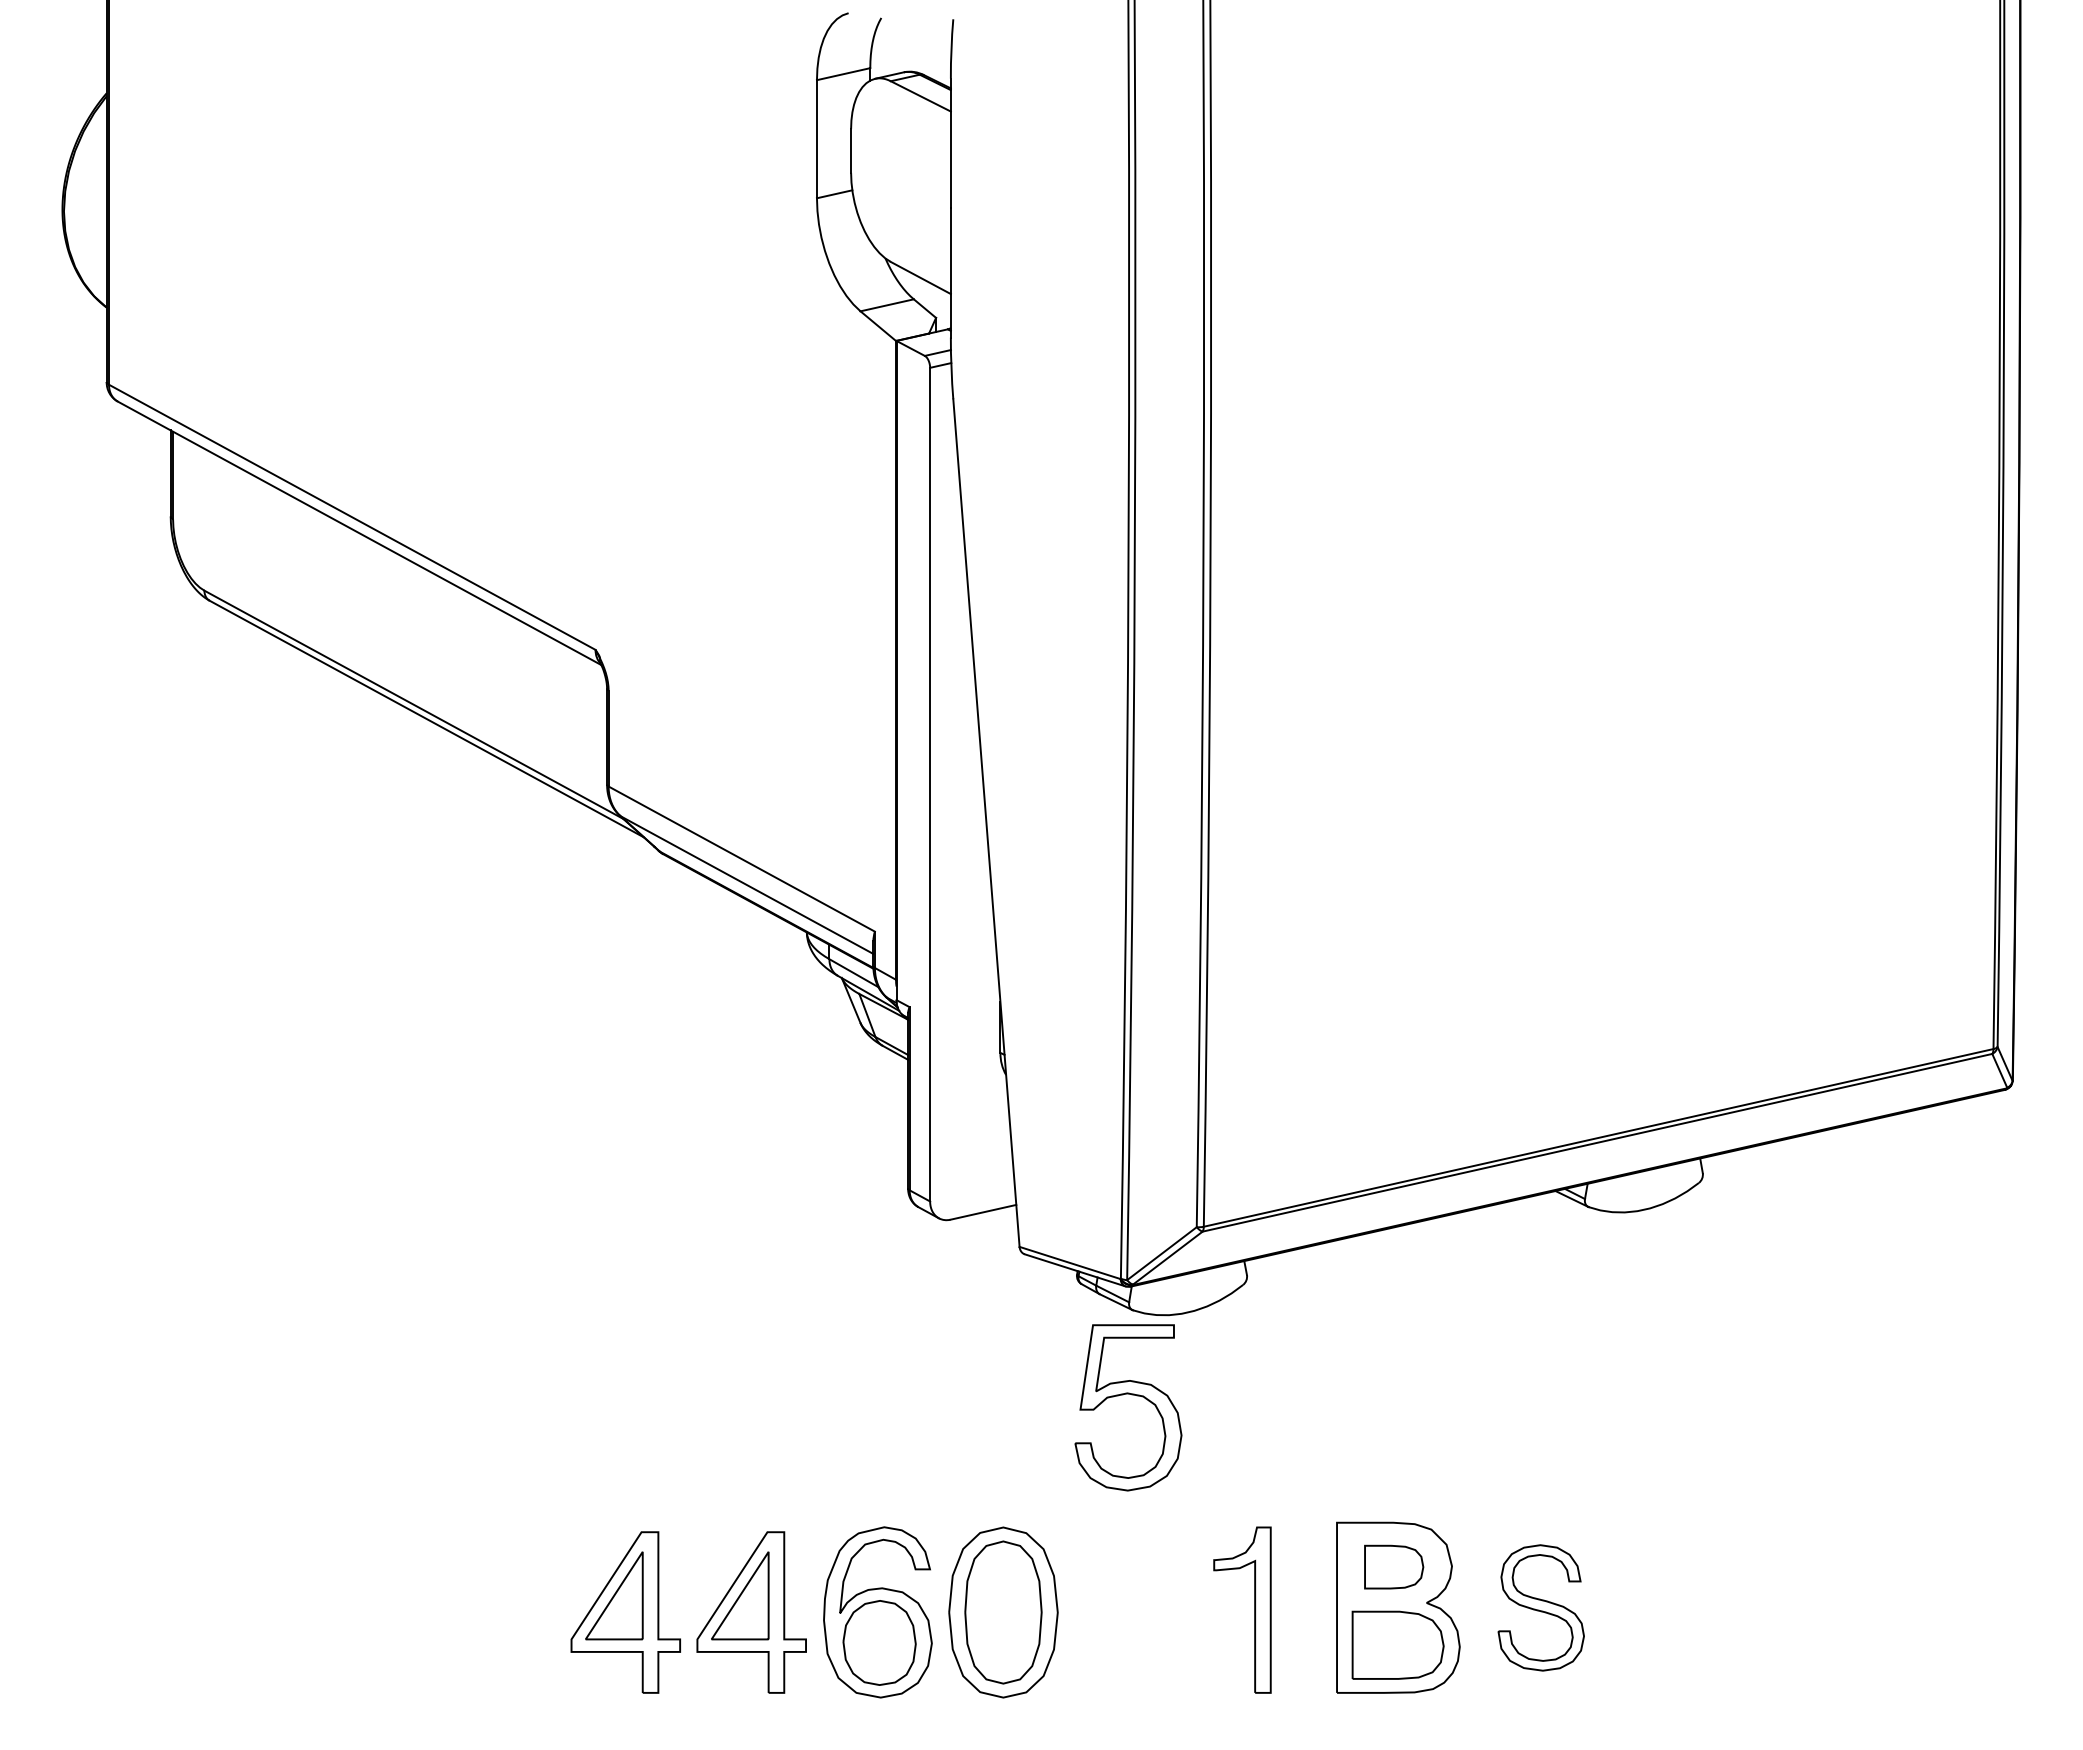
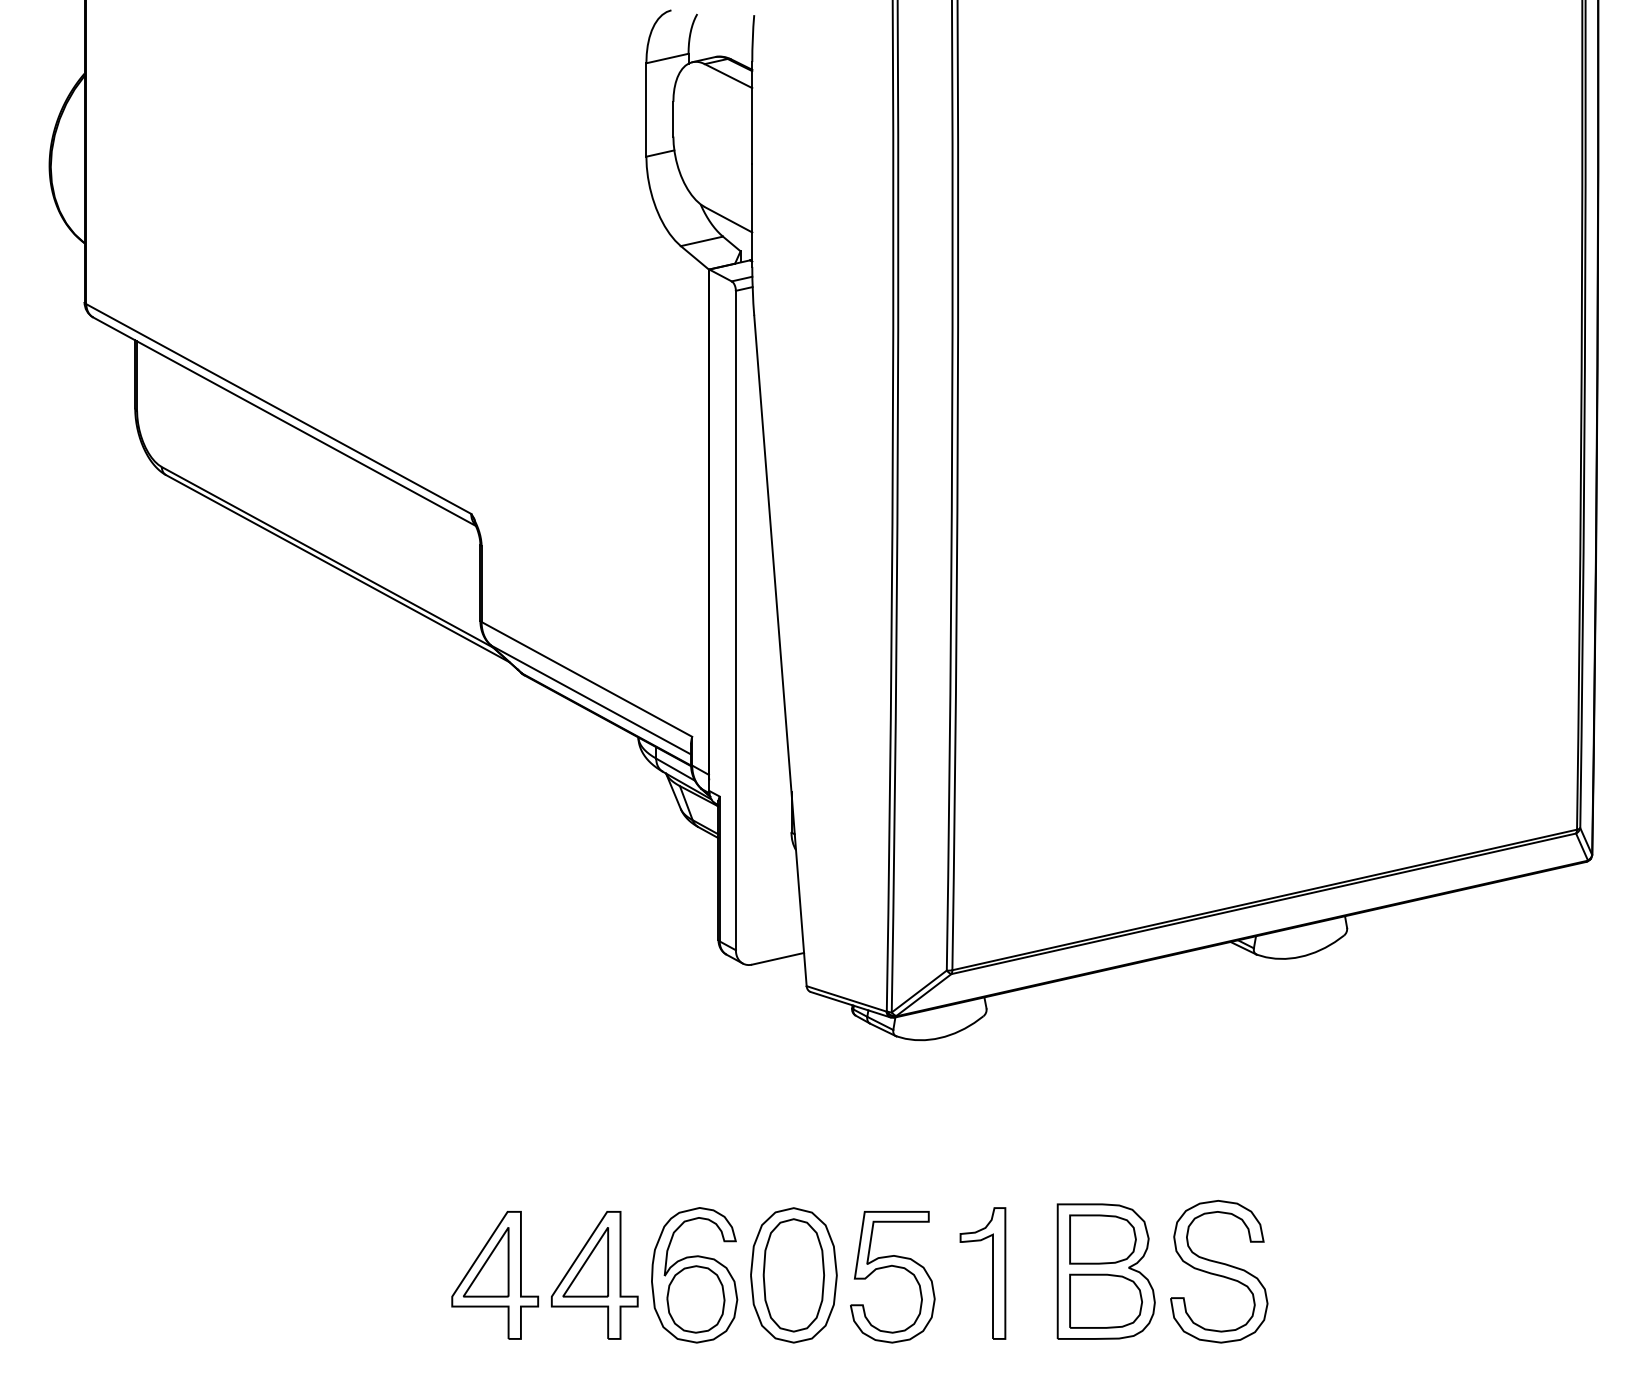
part: (1131, 1395) -> (895, 1267), moved
part: (1393, 1566) -> (1102, 1238), size x1.43
part: (1541, 1607) -> (1219, 1271), size x1.43

